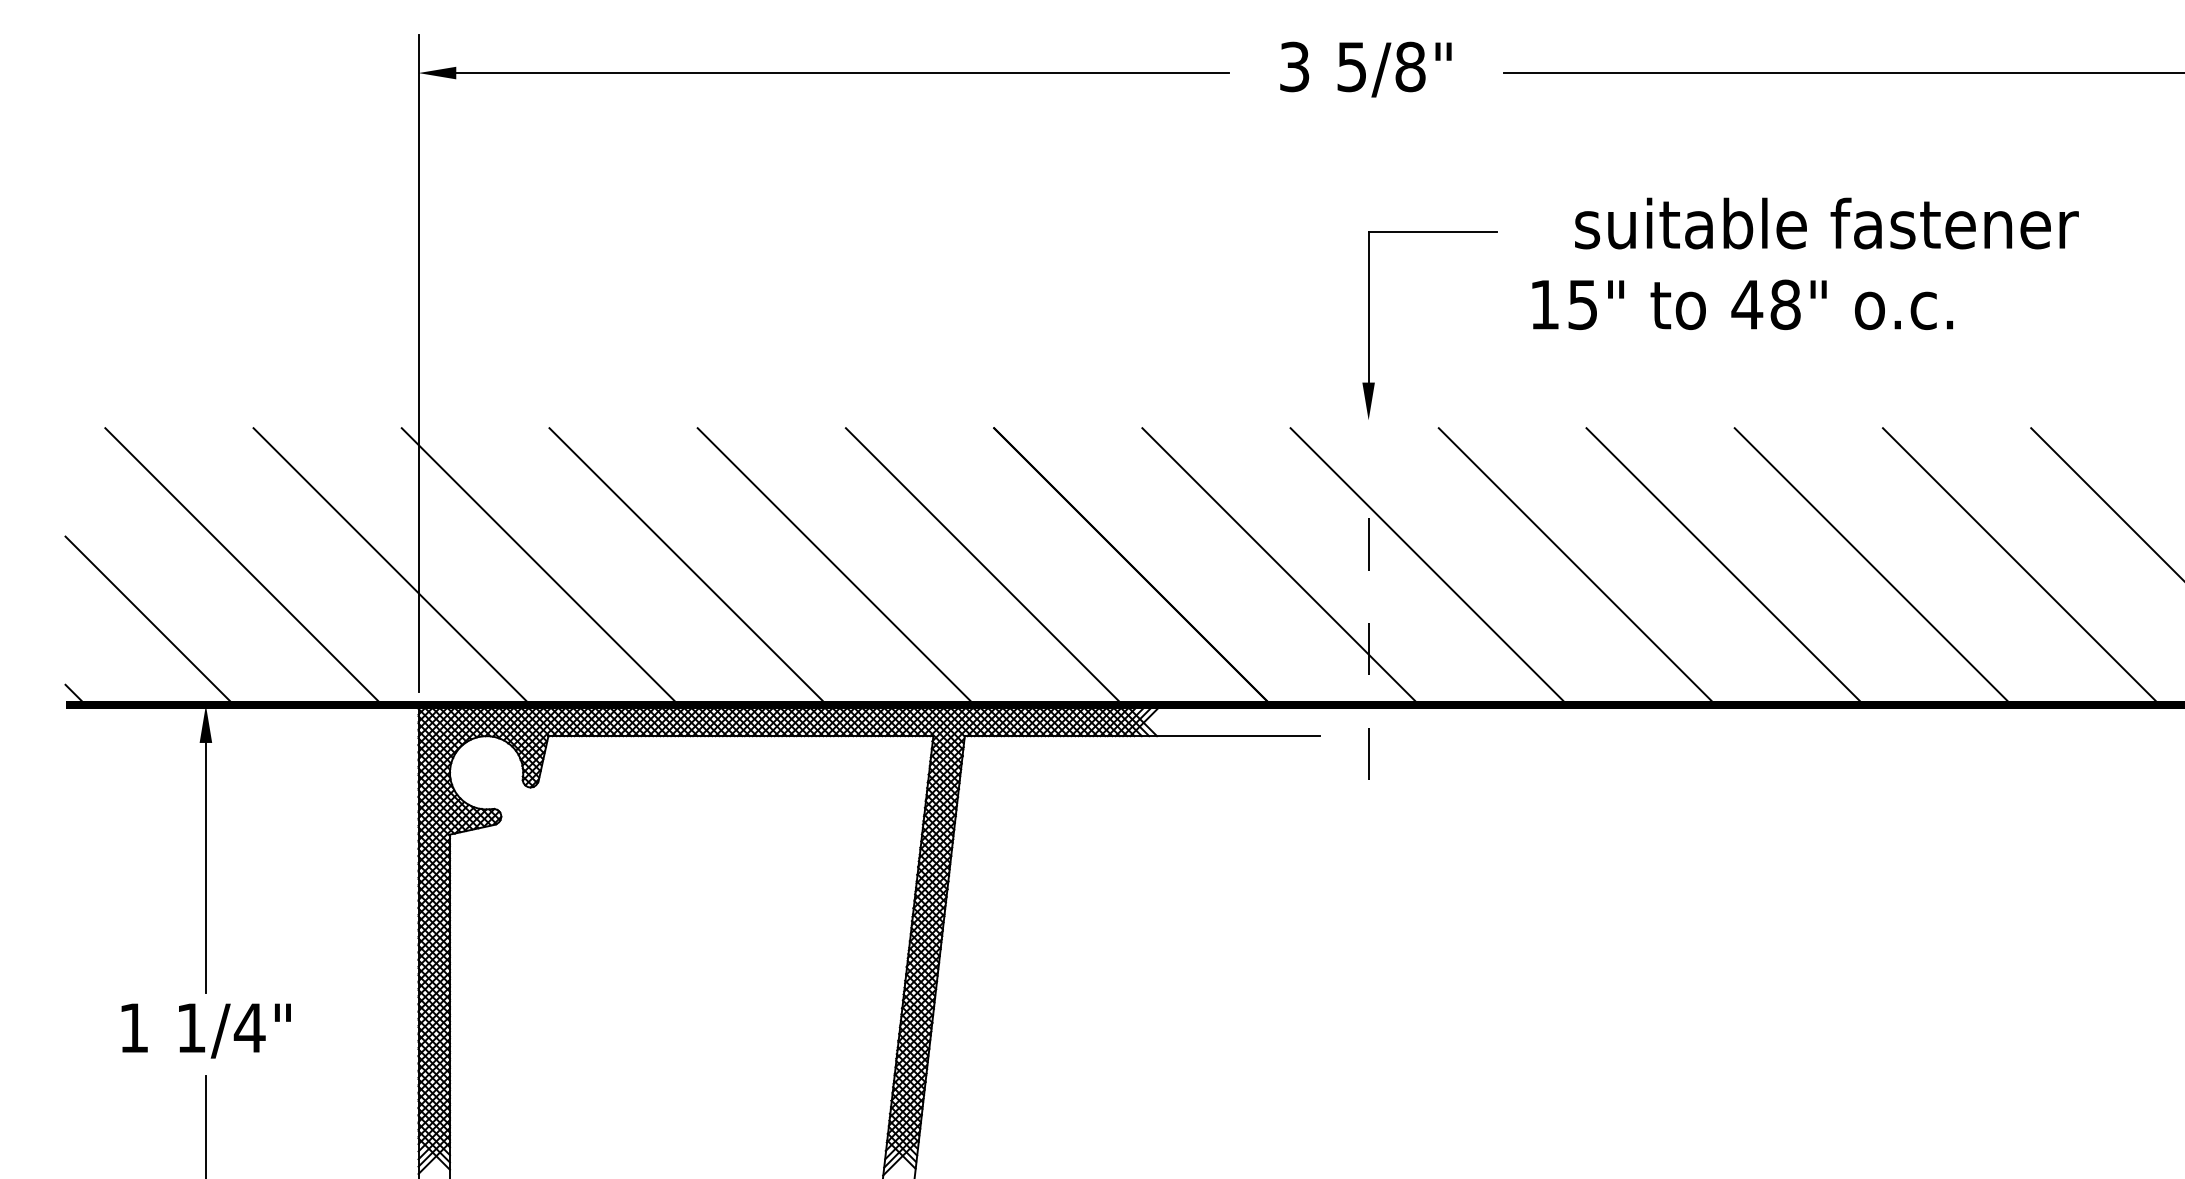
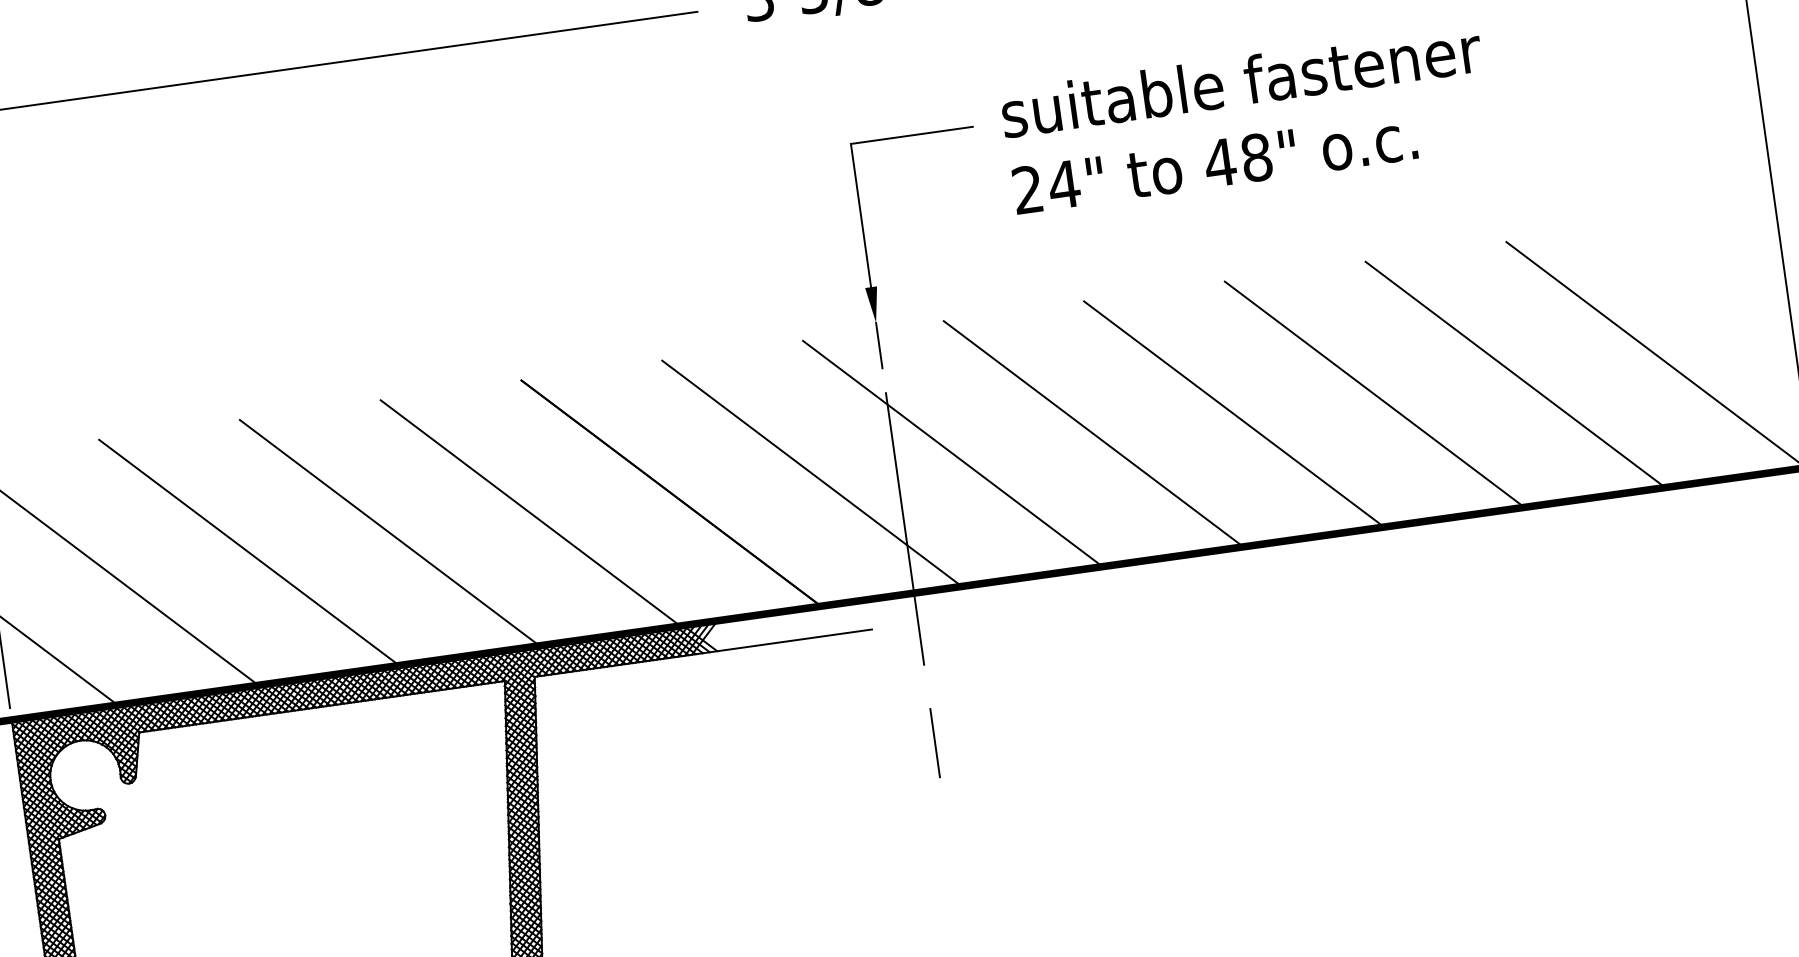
text: (1826, 223) -> (1241, 81), moved
text: (1564, 304) -> (1046, 186), 15" -> 24"
line: (1368, 443) -> (879, 345), added
line: (1368, 637) -> (904, 529), dashed -> solid
line: (1368, 862) -> (935, 743), added

